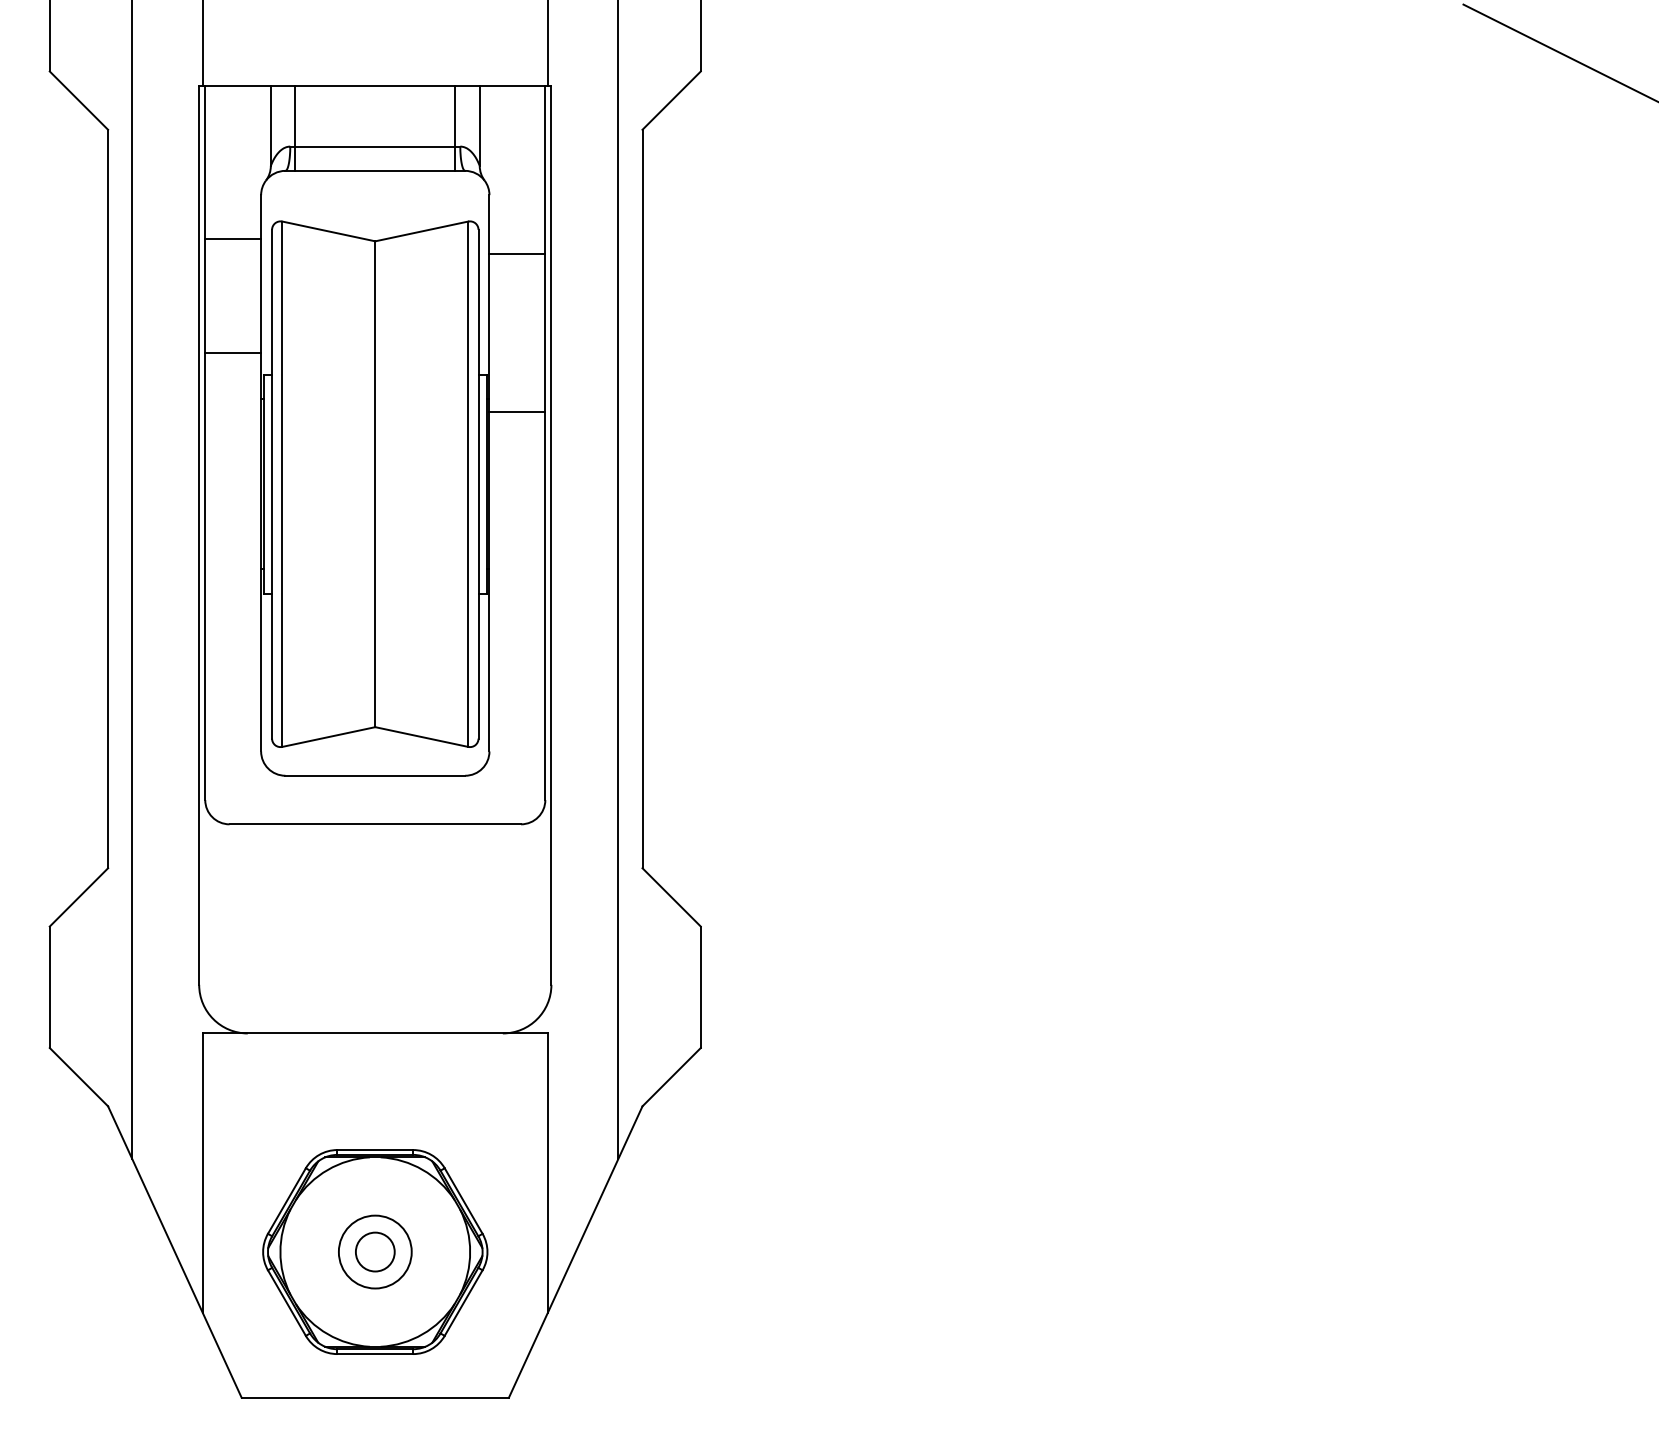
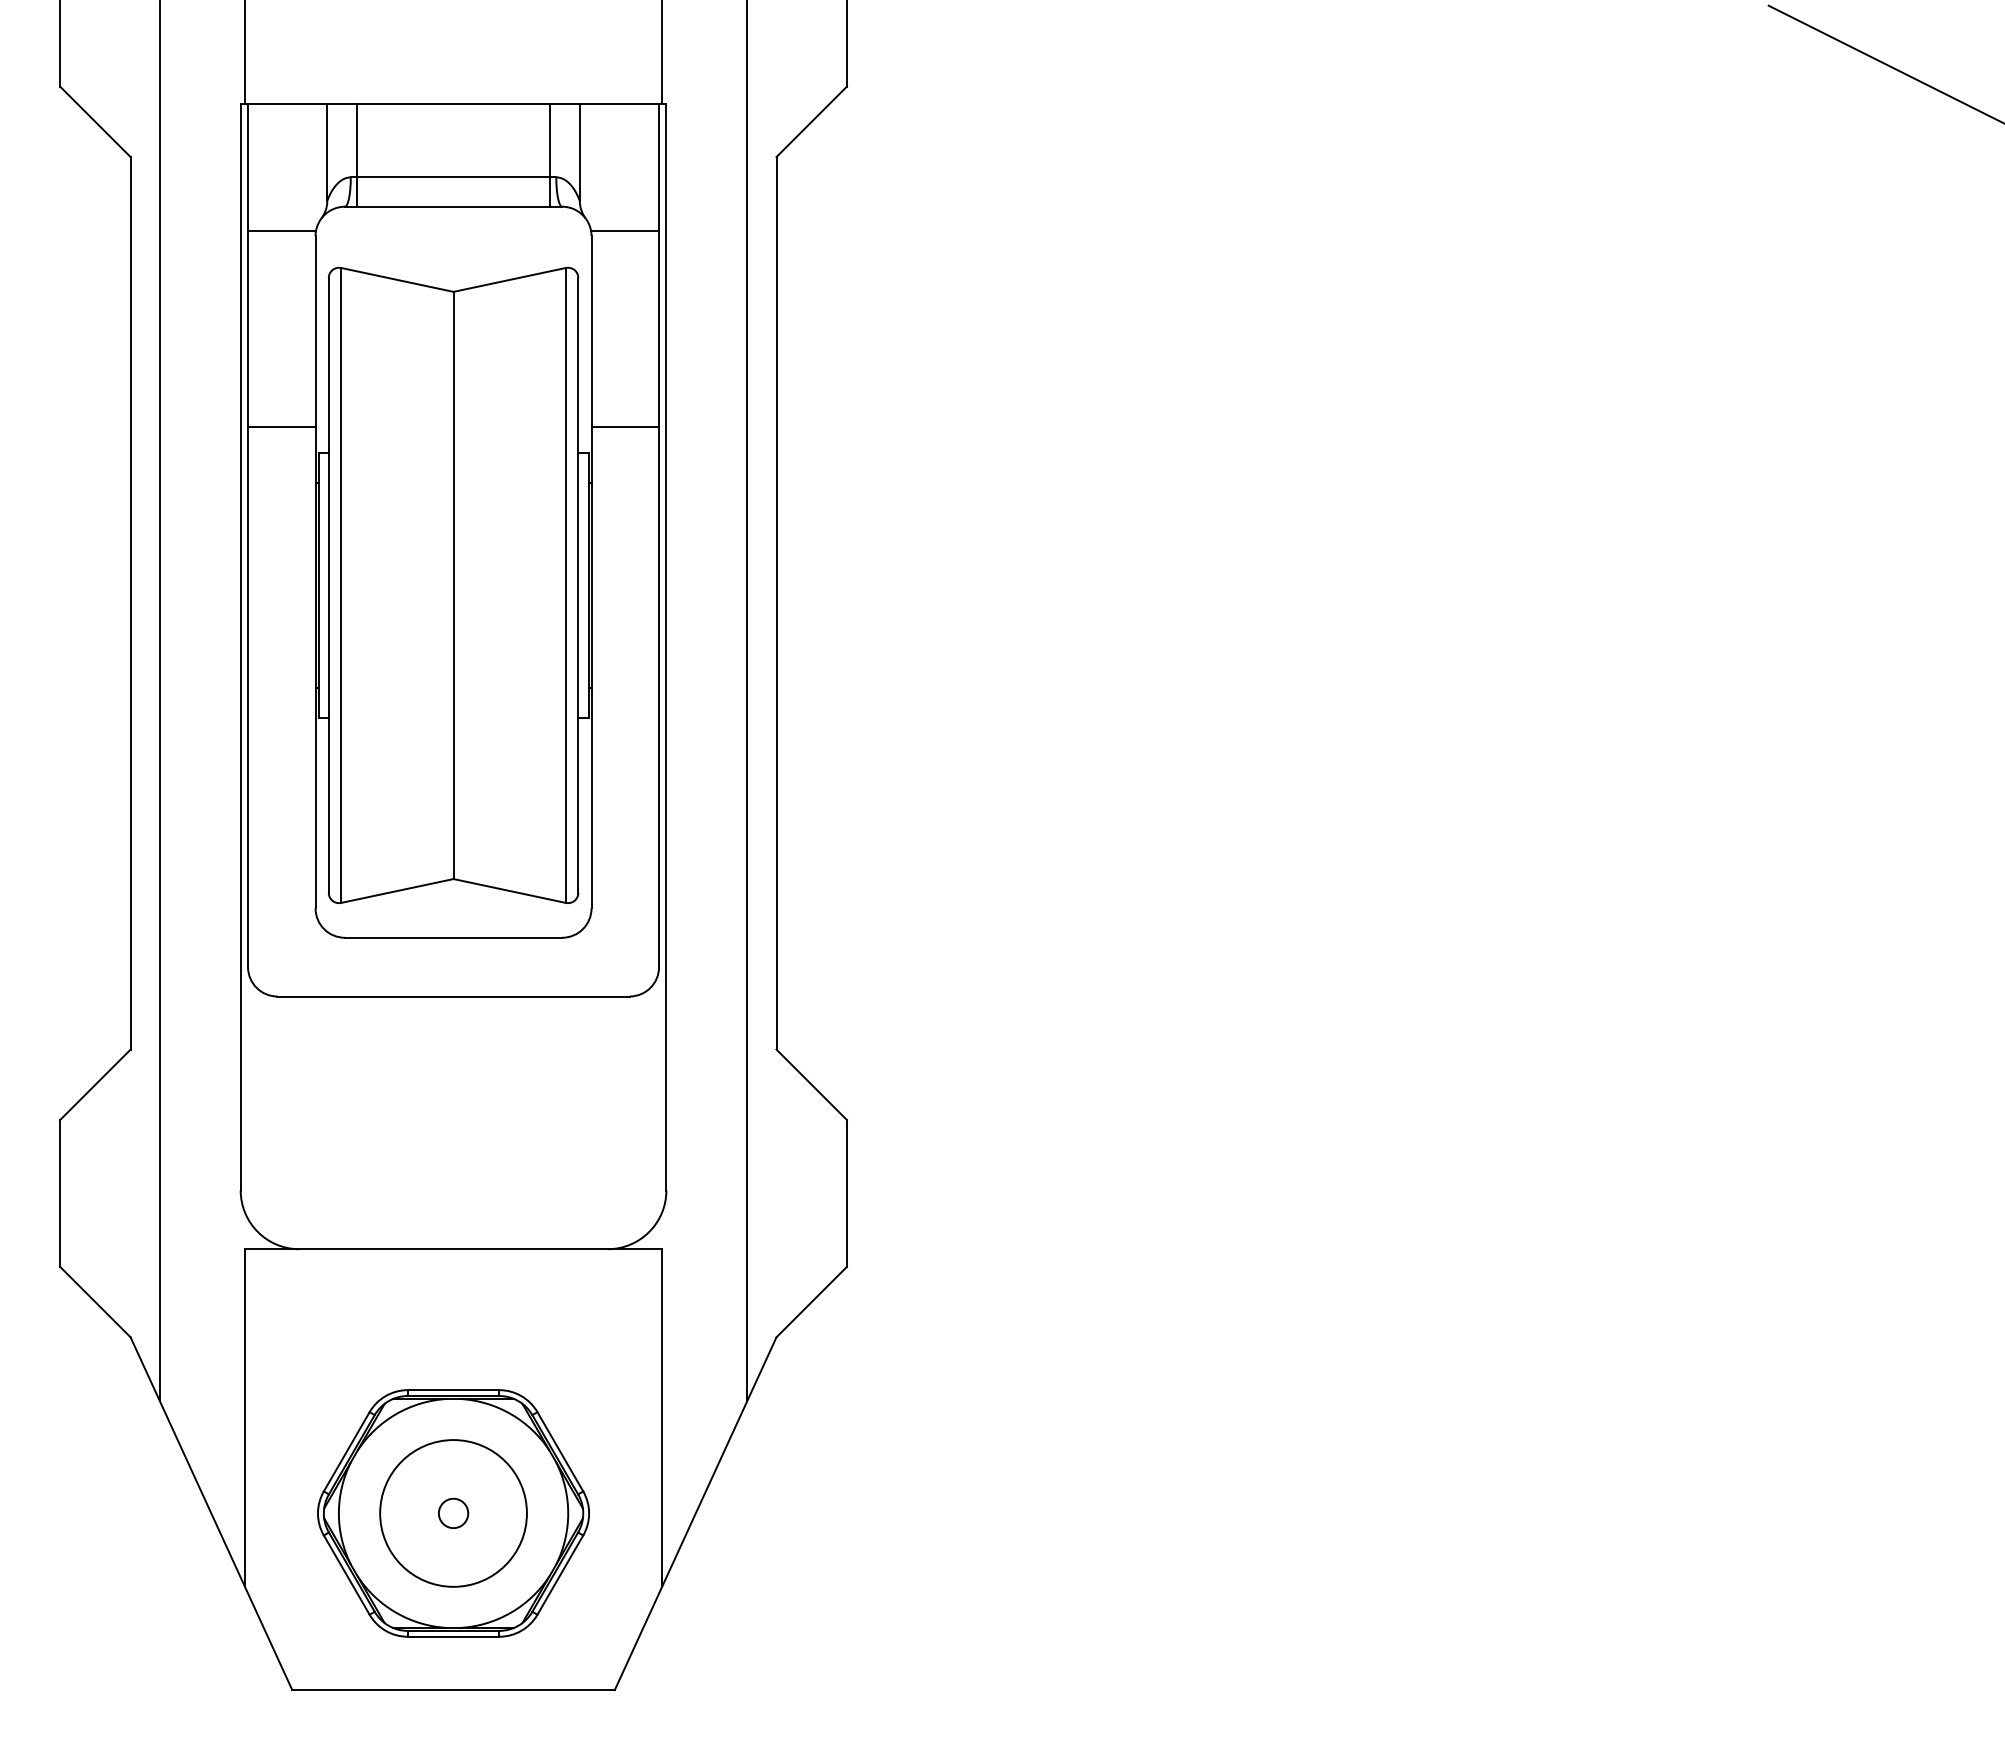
line: (232, 238) -> (281, 231), moved
line: (517, 254) -> (625, 231), moved
line: (517, 411) -> (625, 426), moved
circle: (375, 1252) -> (453, 1513), size x0.62
circle: (375, 1252) -> (453, 1513), size x1.67

